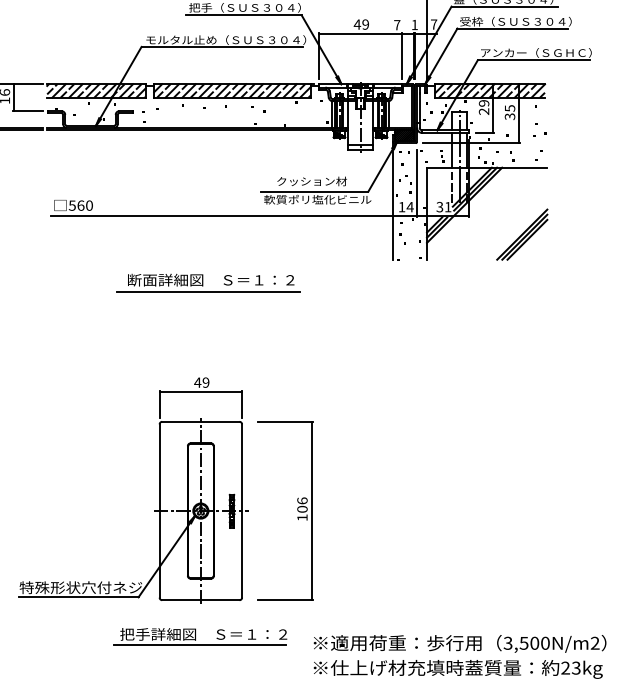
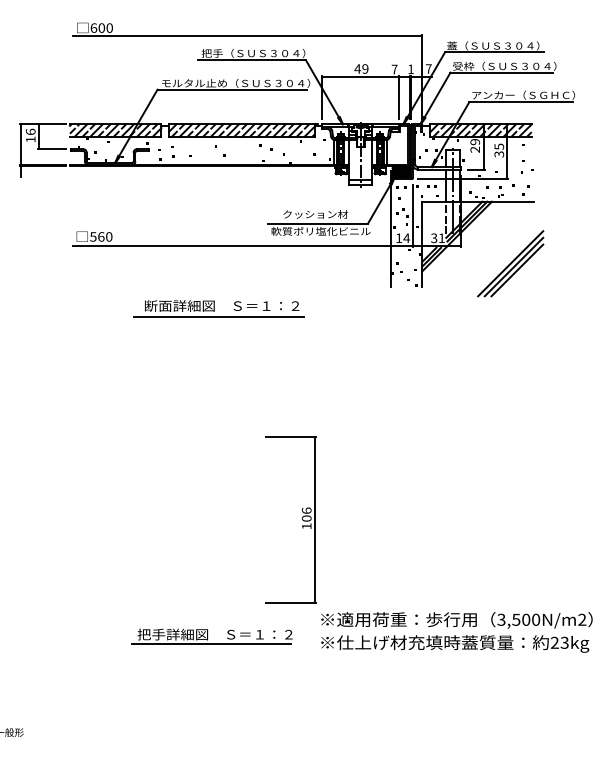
part: (522, 234) -> (510, 263), size x1.4
part: (158, 490) -> (173, 501), removed
text: (459, 656) -> (456, 632), moved

